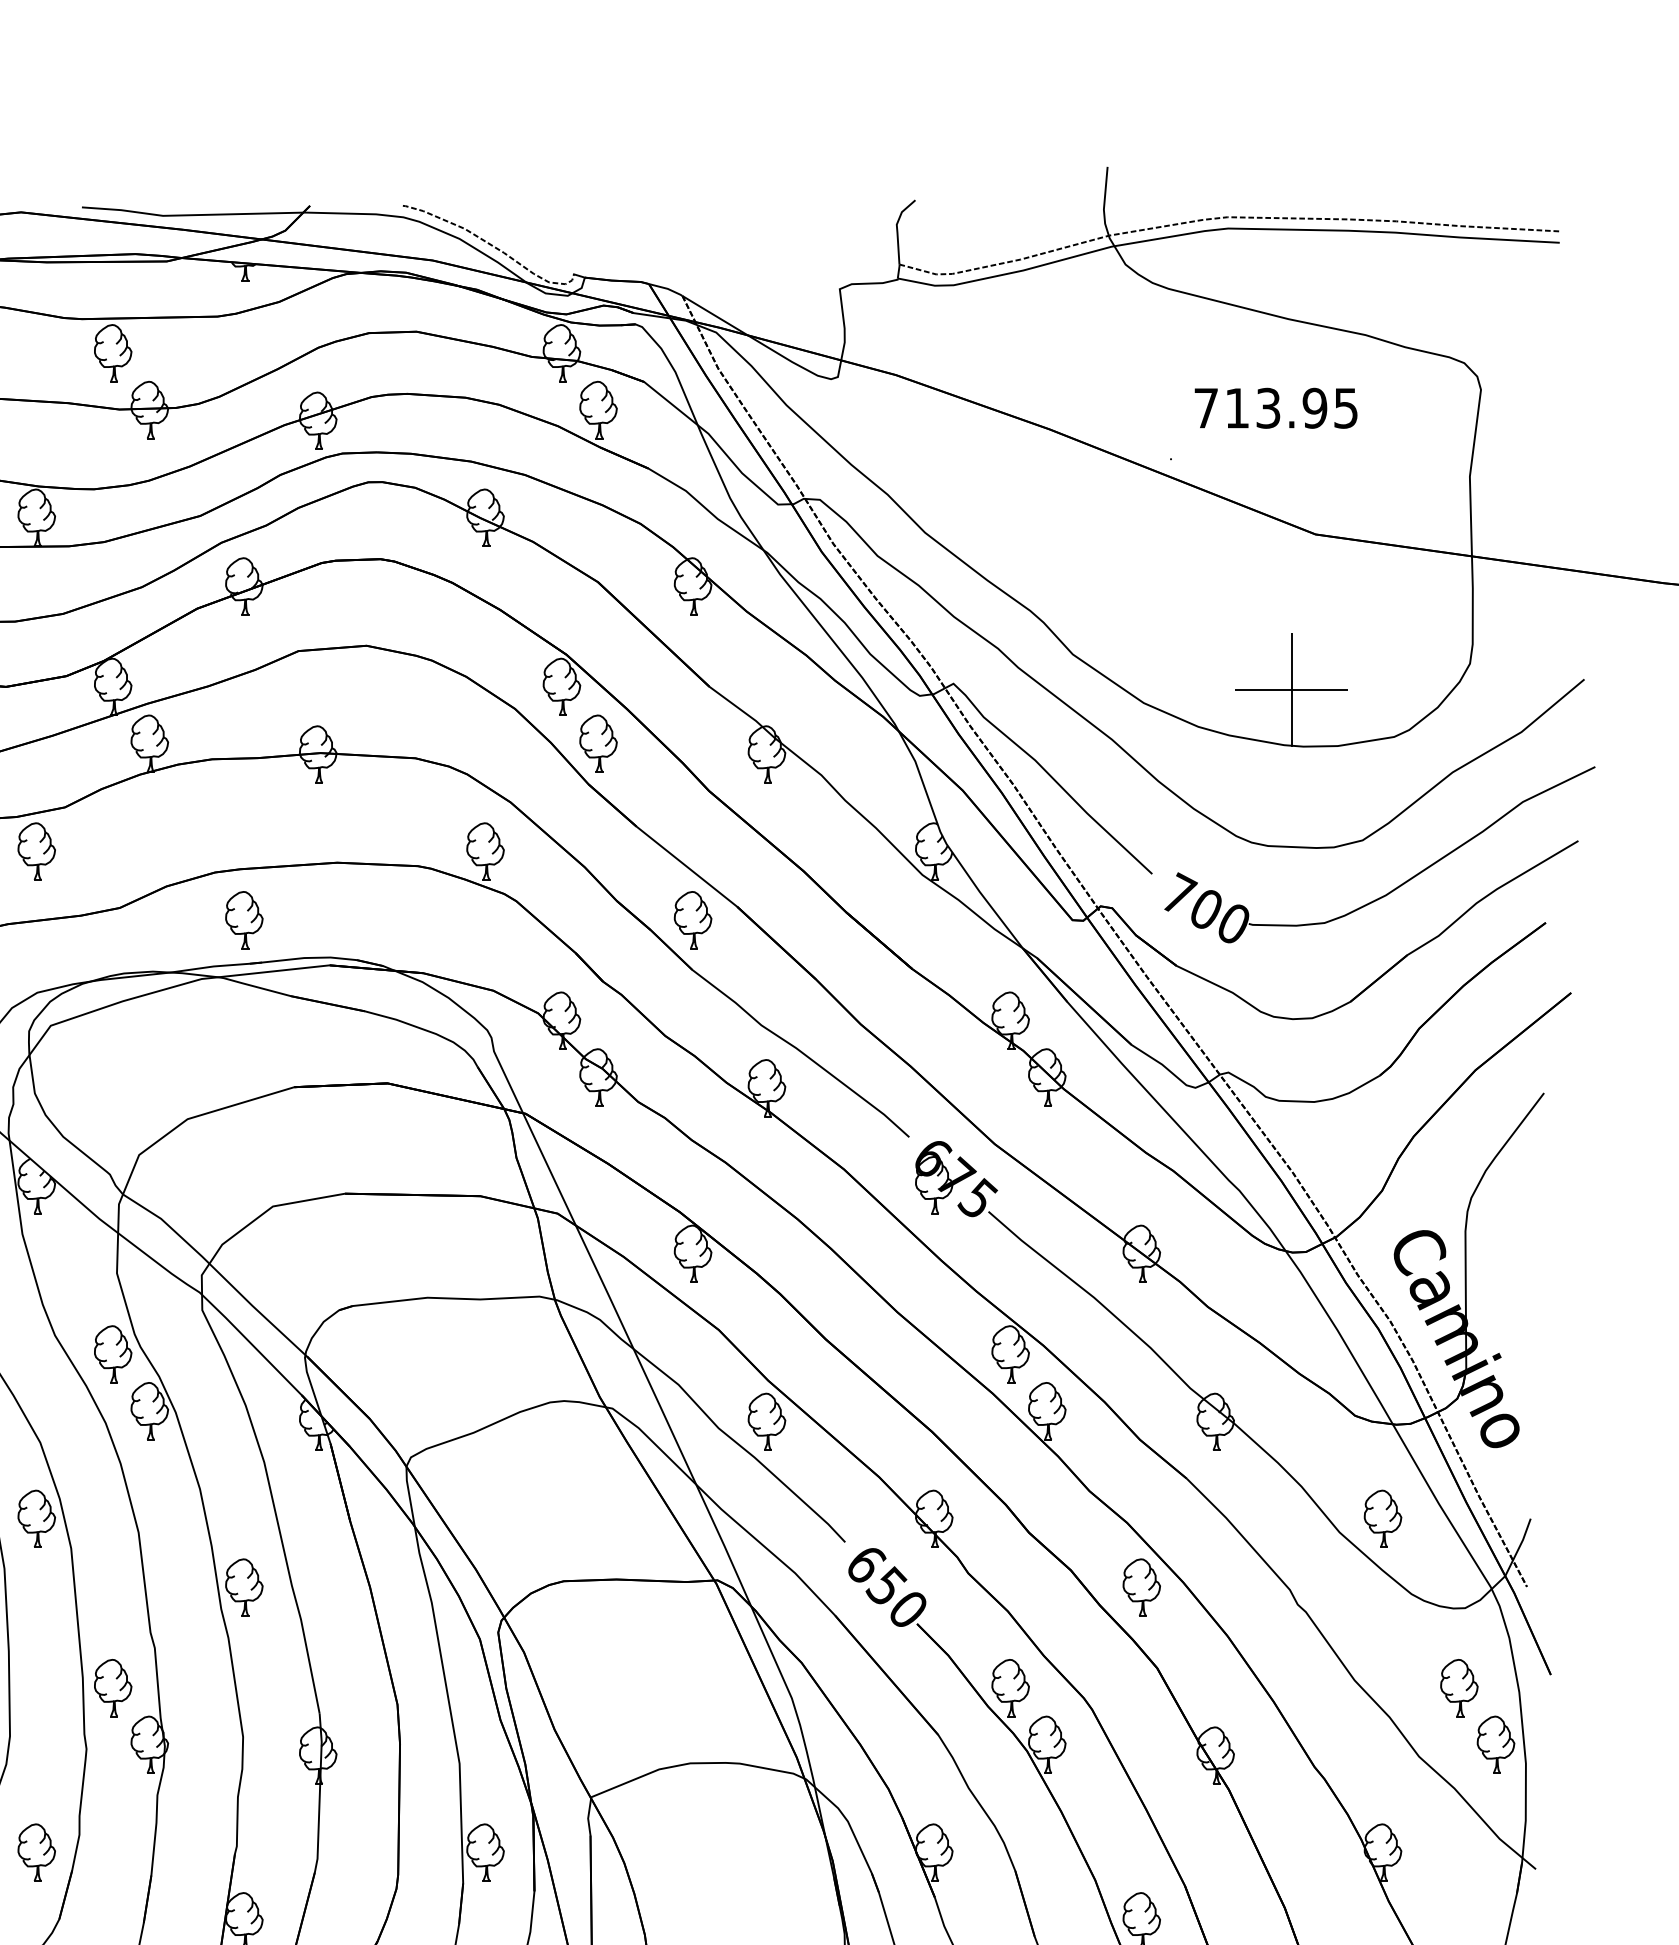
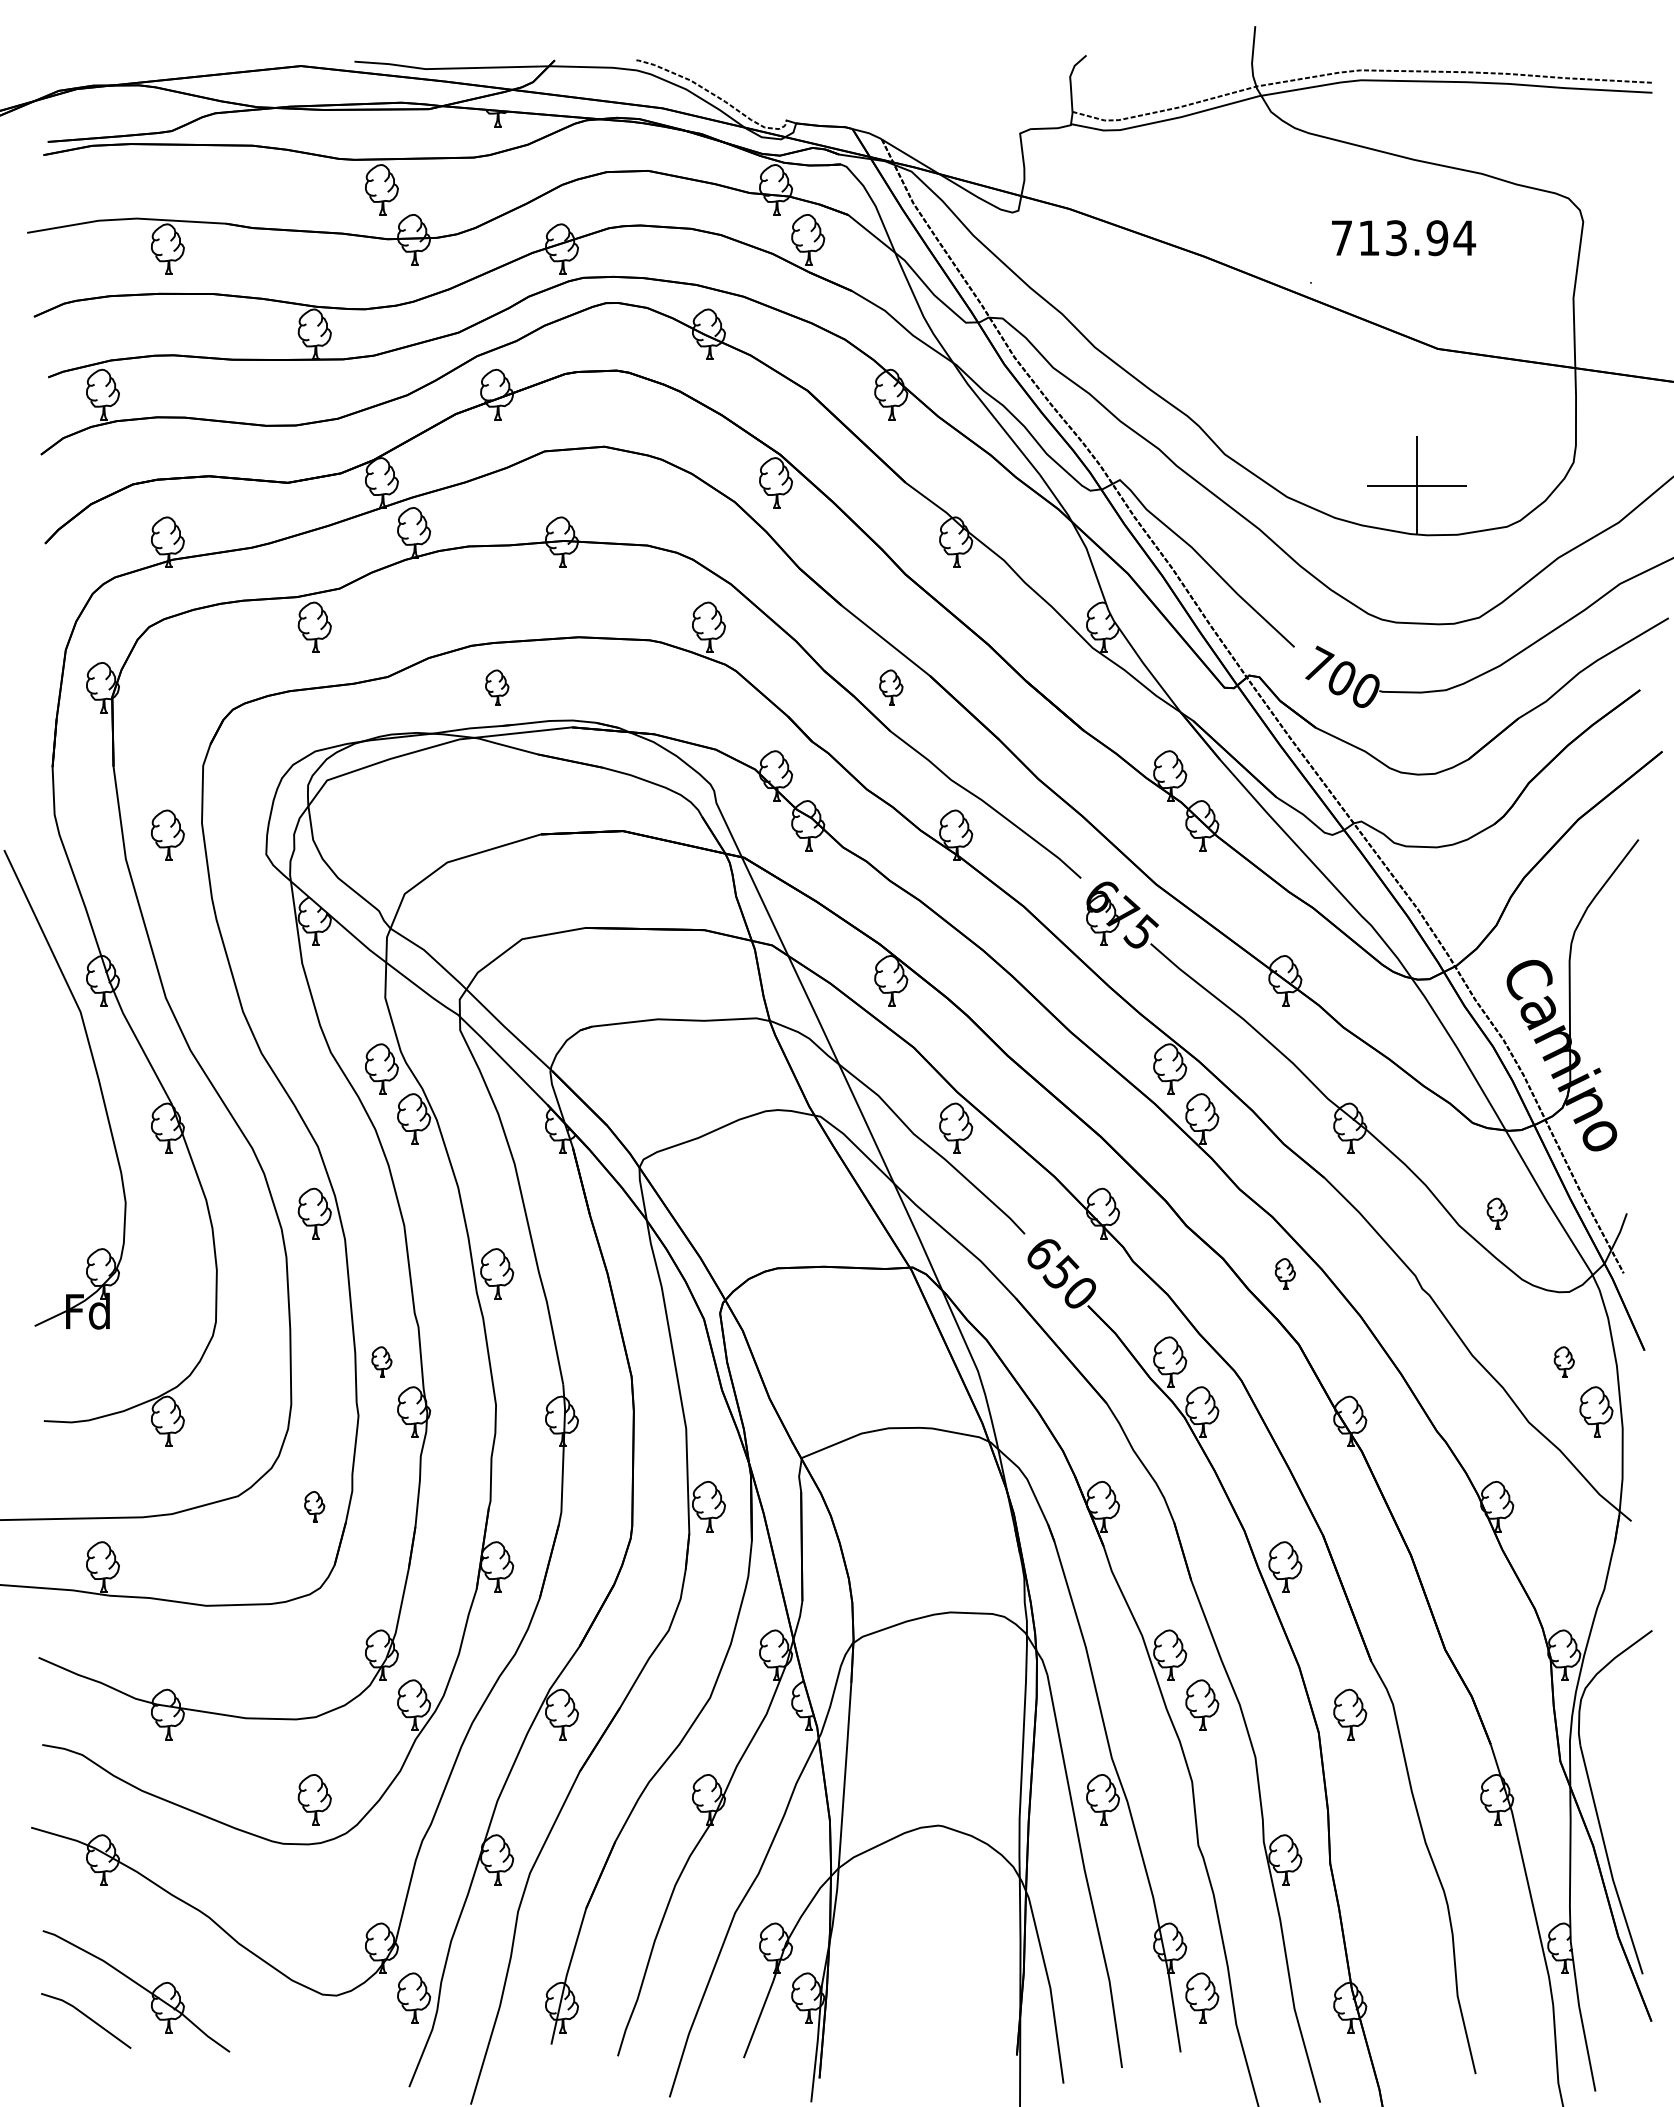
text: (1345, 408) -> (1464, 238), 713.95 -> 713.94
part: (598, 743) -> (808, 532), removed
part: (244, 919) -> (497, 687), size x0.7
part: (693, 919) -> (891, 687), size x0.7
part: (1383, 1518) -> (1497, 1213), size x0.6
part: (1141, 1587) -> (1285, 1273), size x0.6
part: (112, 1687) -> (381, 1361), size x0.6
part: (1459, 1687) -> (1564, 1361), size x0.6
part: (36, 1852) -> (314, 1506), size x0.6

